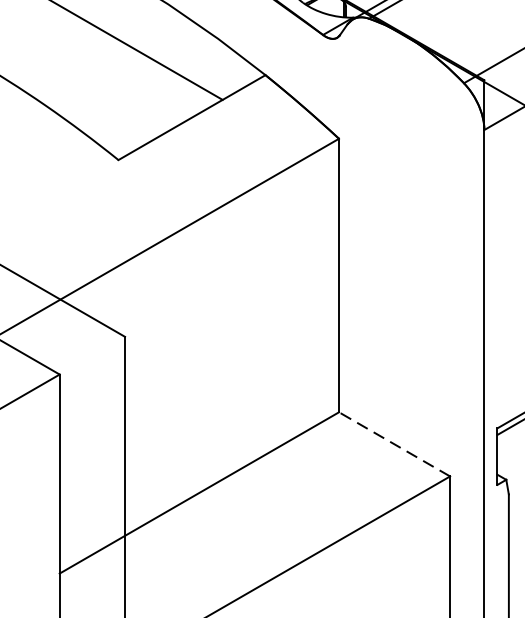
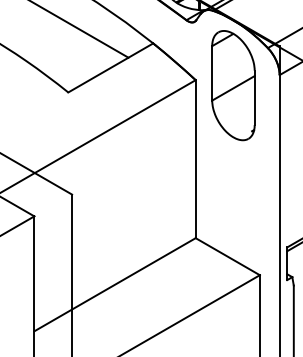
part: (404, 147) -> (233, 85), added
line: (394, 444) -> (227, 256), dashed -> solid

